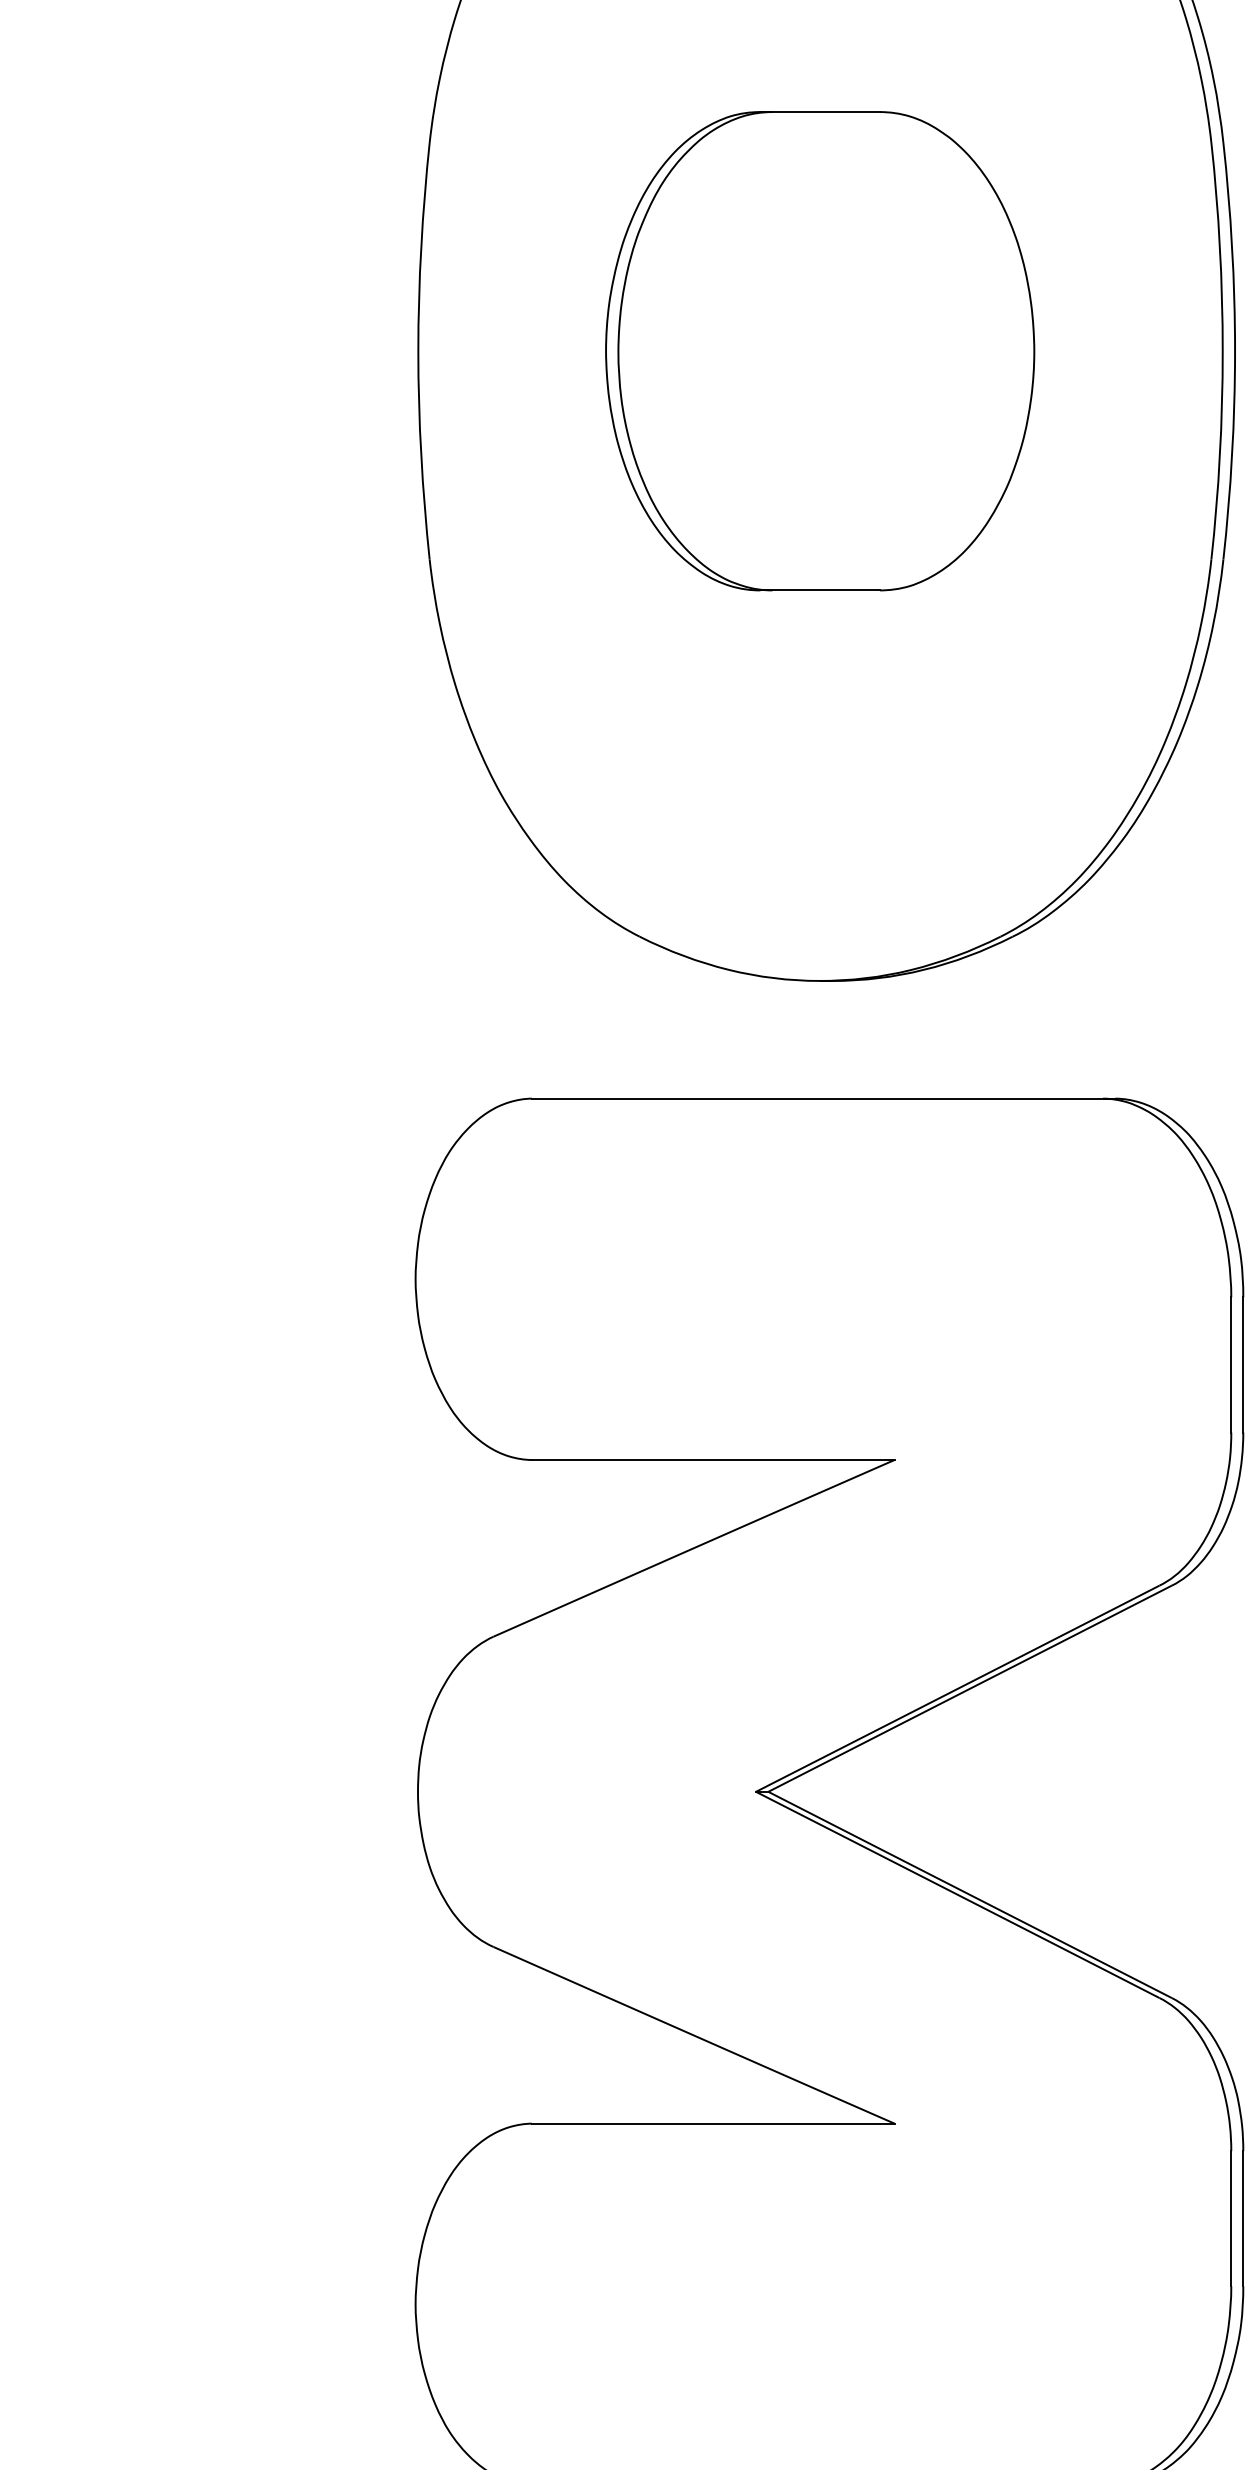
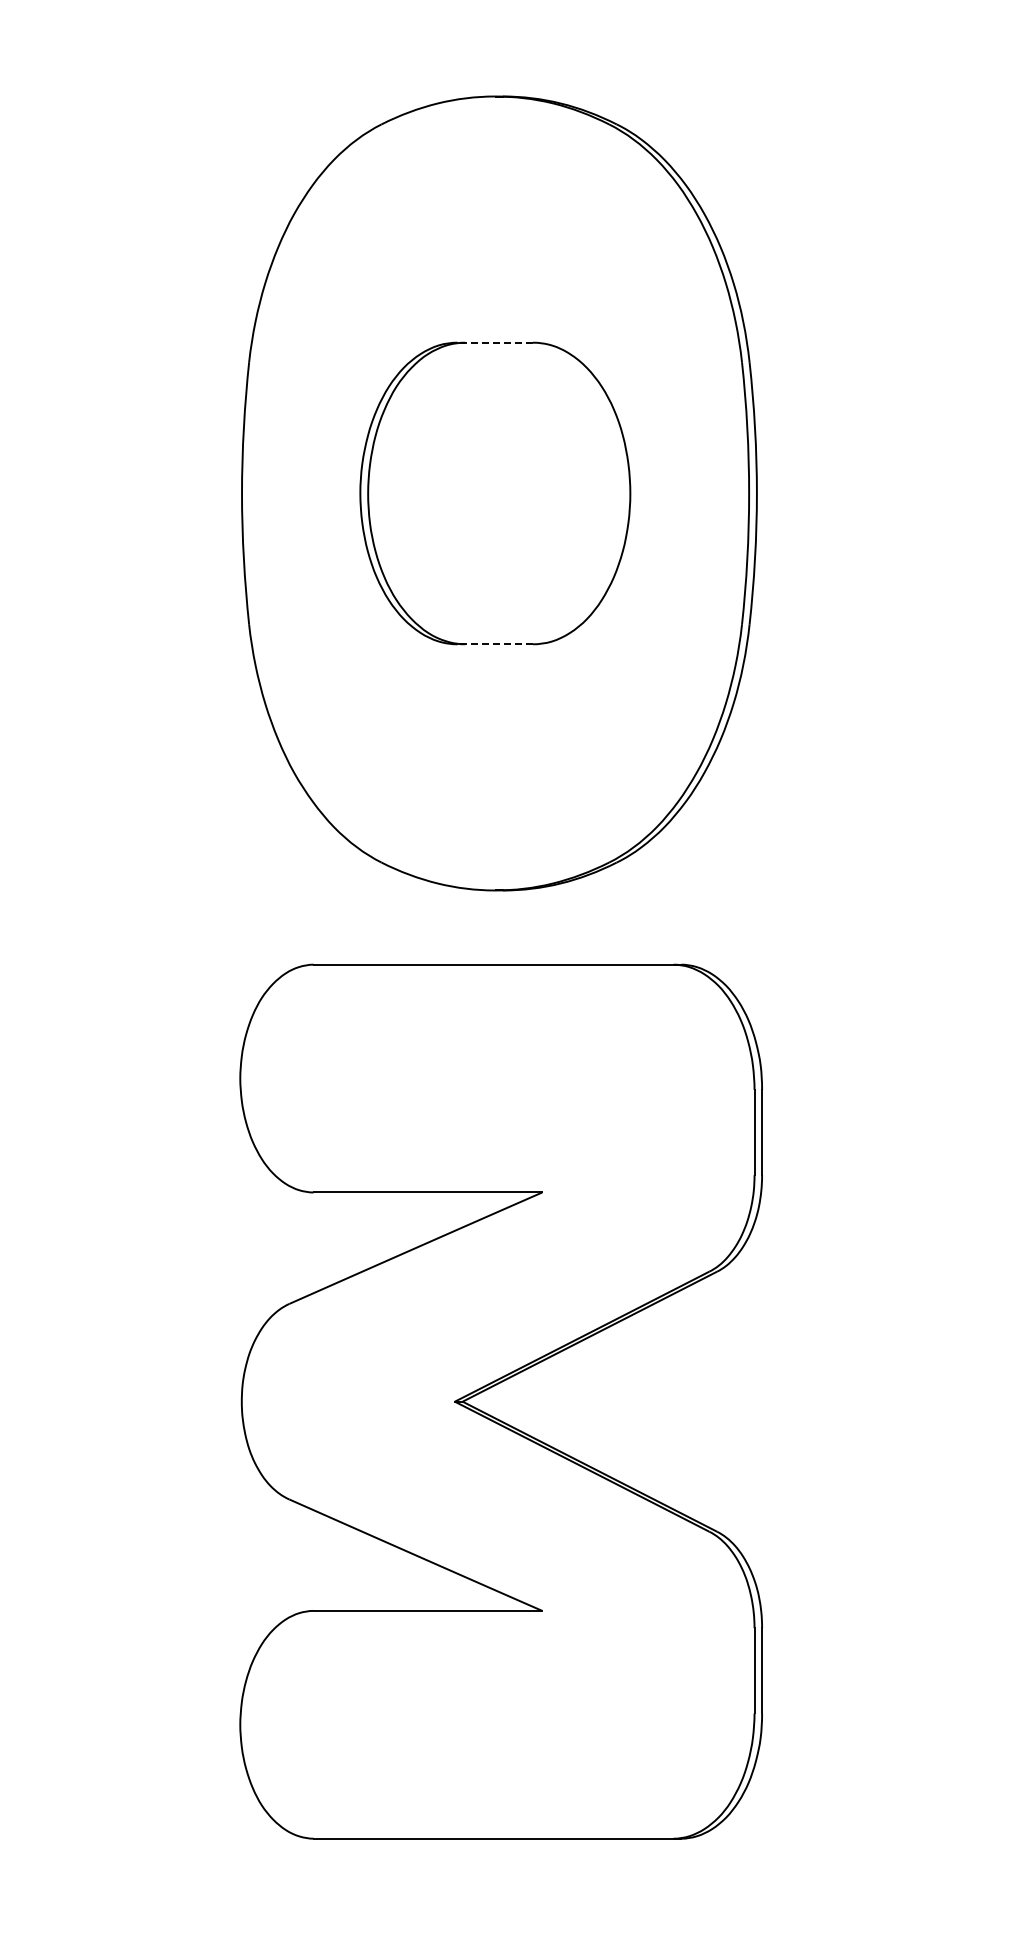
line: (820, 111) -> (495, 342), solid -> dashed
line: (820, 590) -> (495, 644), solid -> dashed

